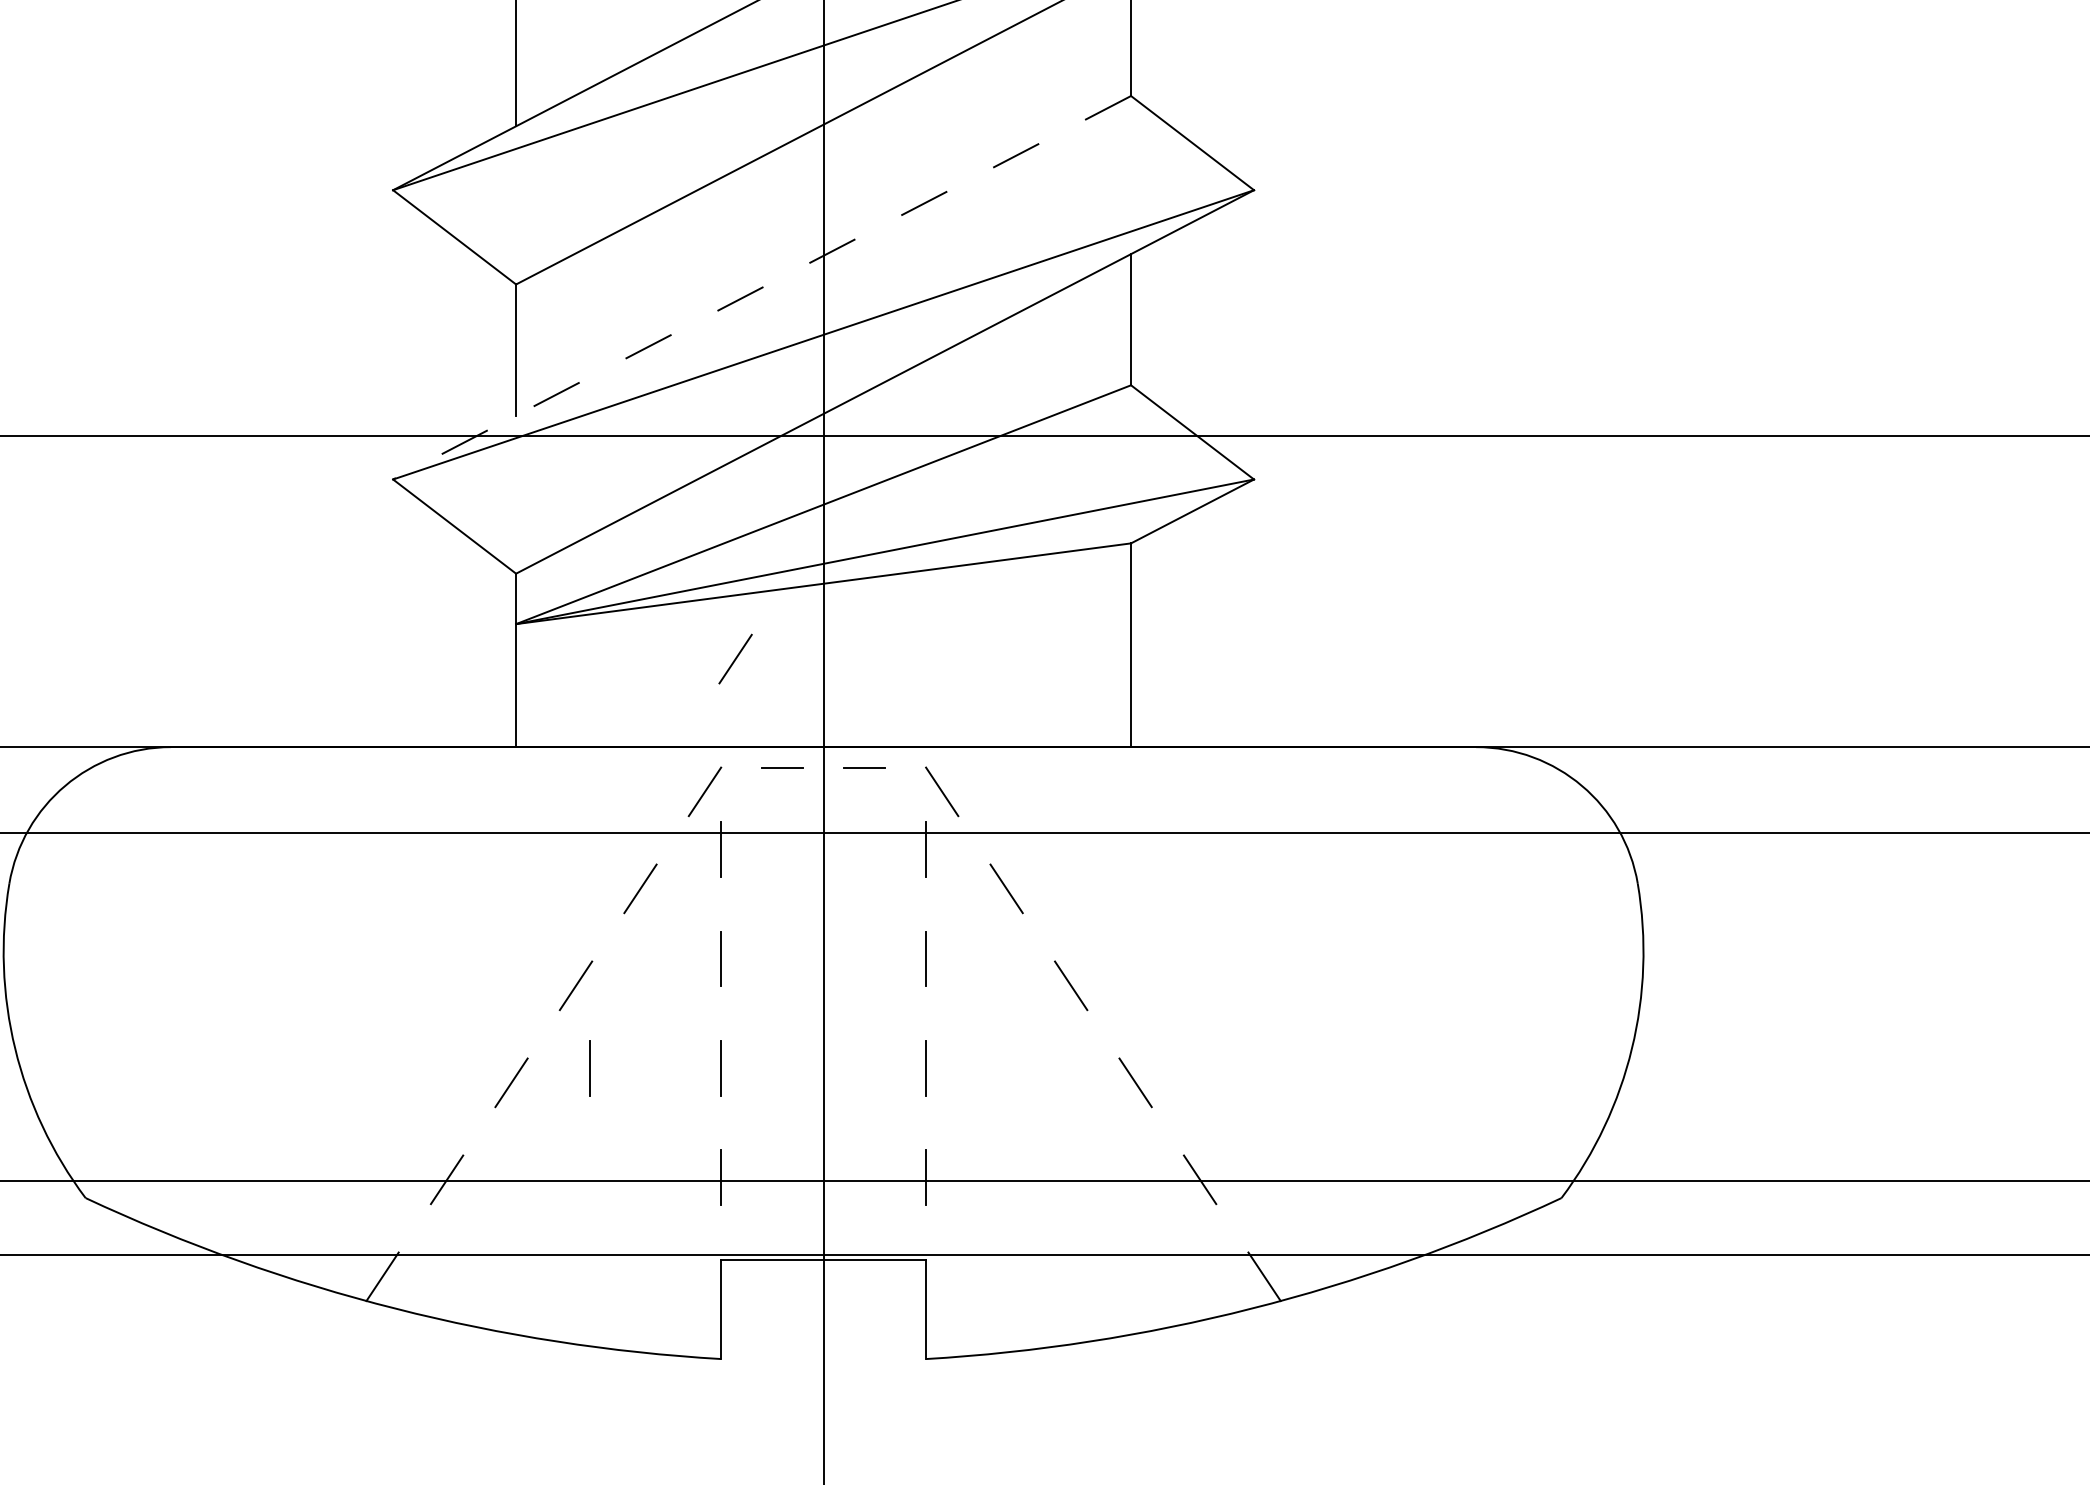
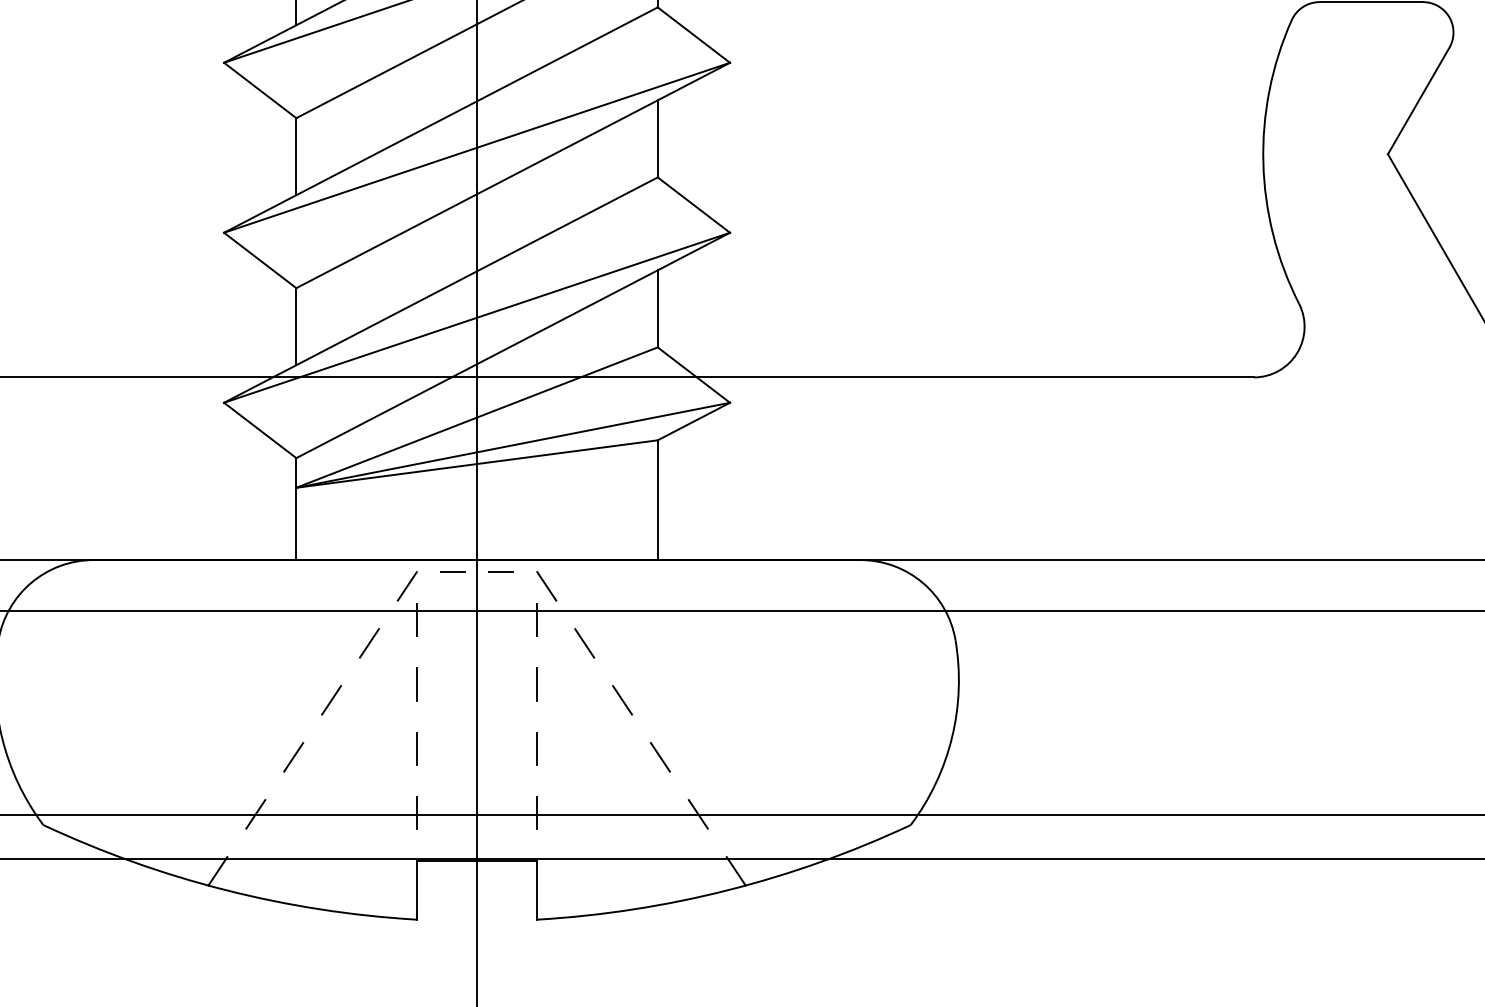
line: (761, 288) -> (440, 290), dashed -> solid
line: (734, 659) -> (424, 508), removed
line: (589, 1067) -> (339, 748), removed

